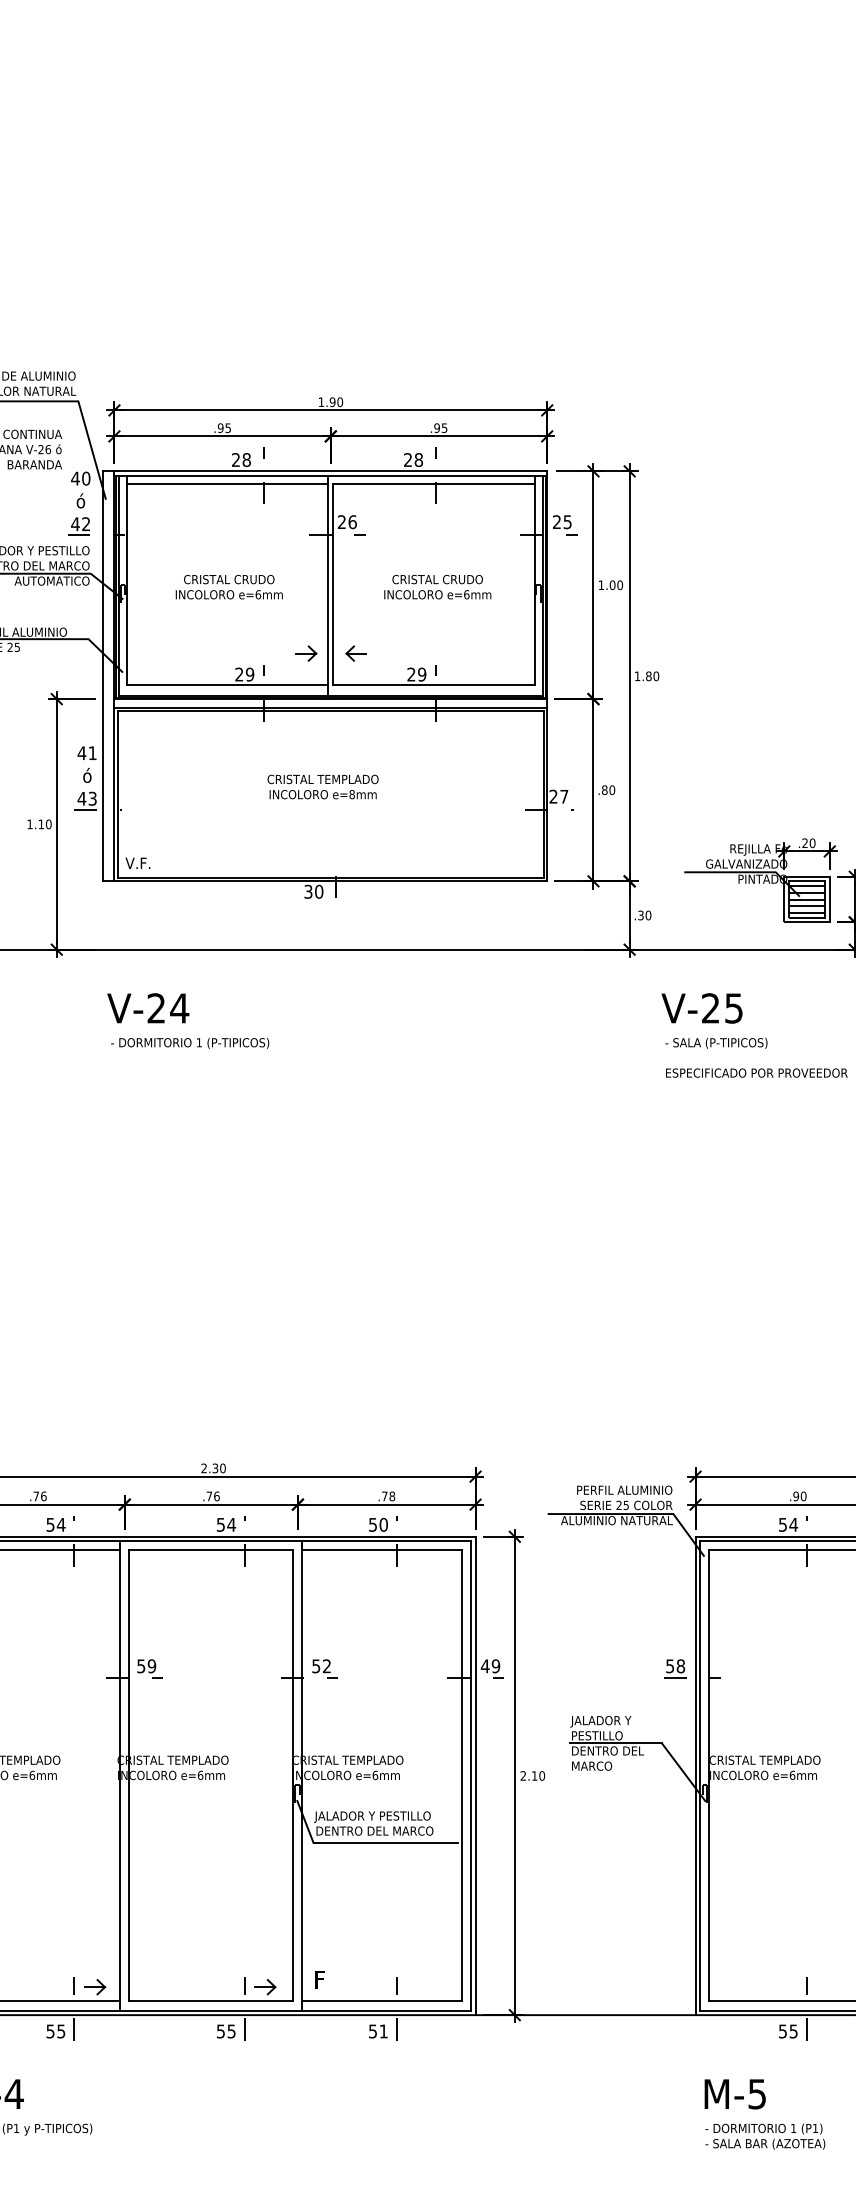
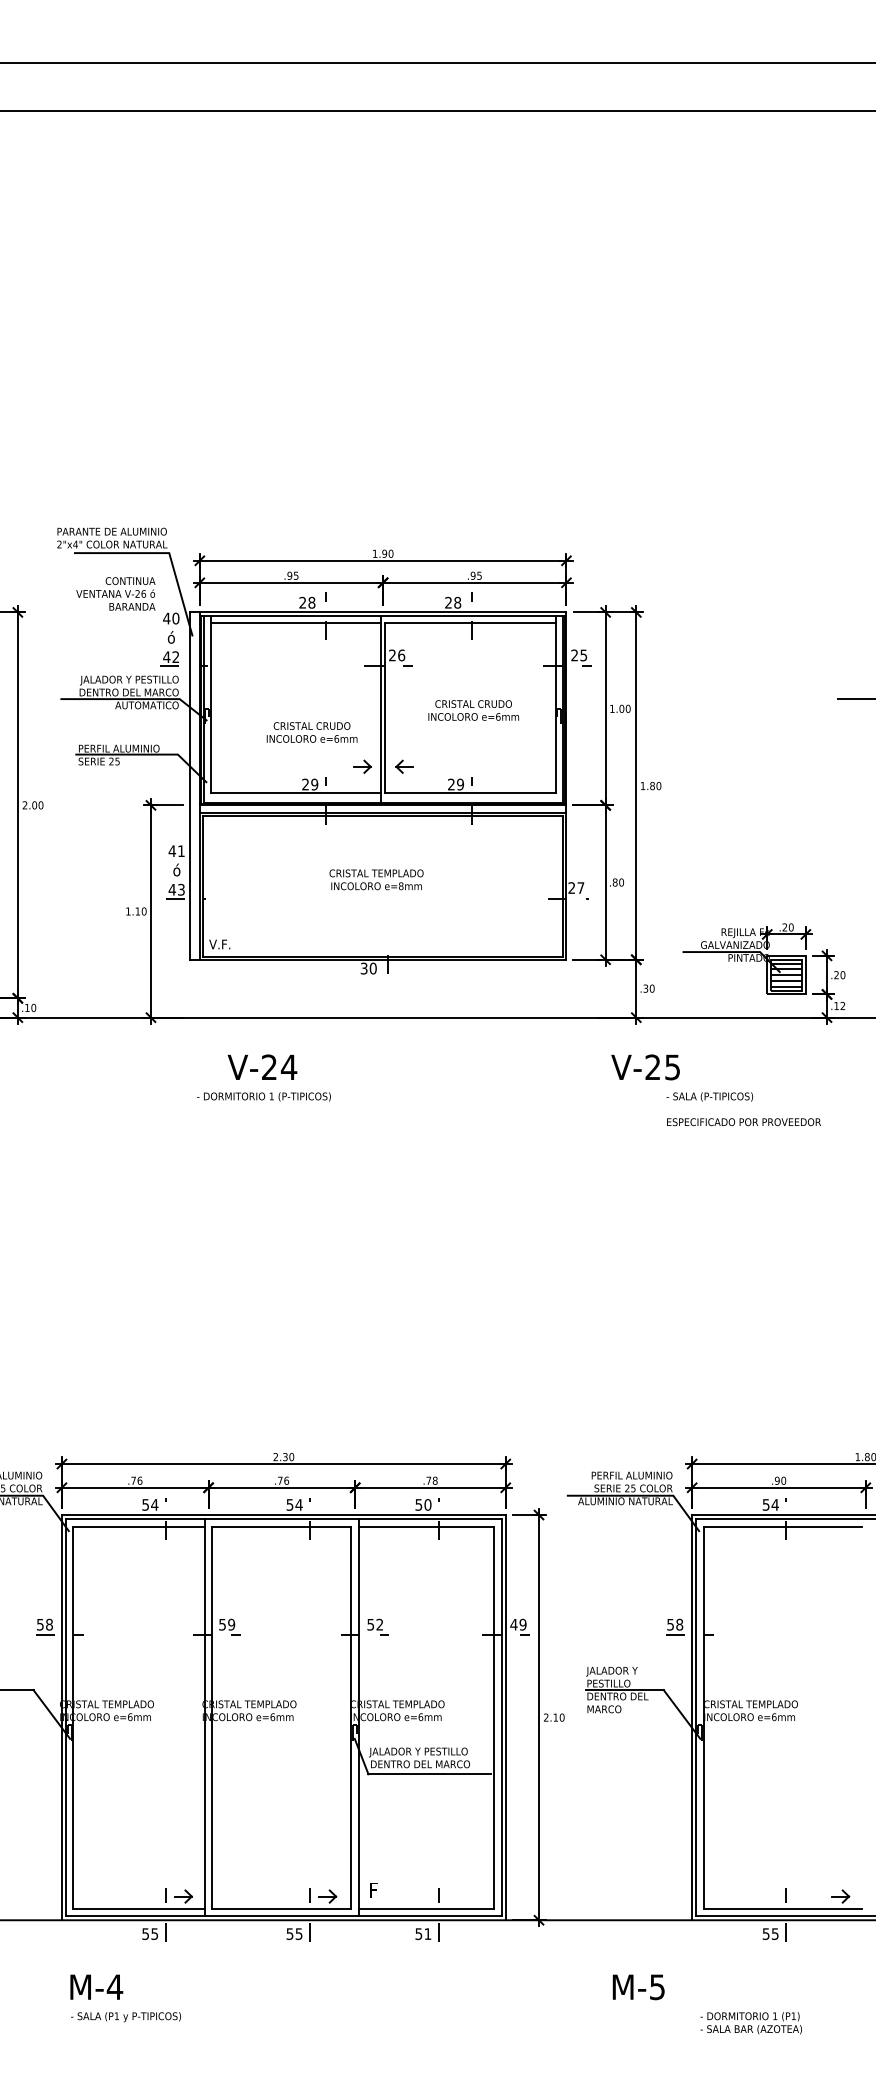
text: (228, 587) -> (311, 732), moved
text: (148, 1007) -> (262, 1066), moved
text: (701, 1008) -> (645, 1067), moved
text: (734, 2094) -> (638, 1987), moved

